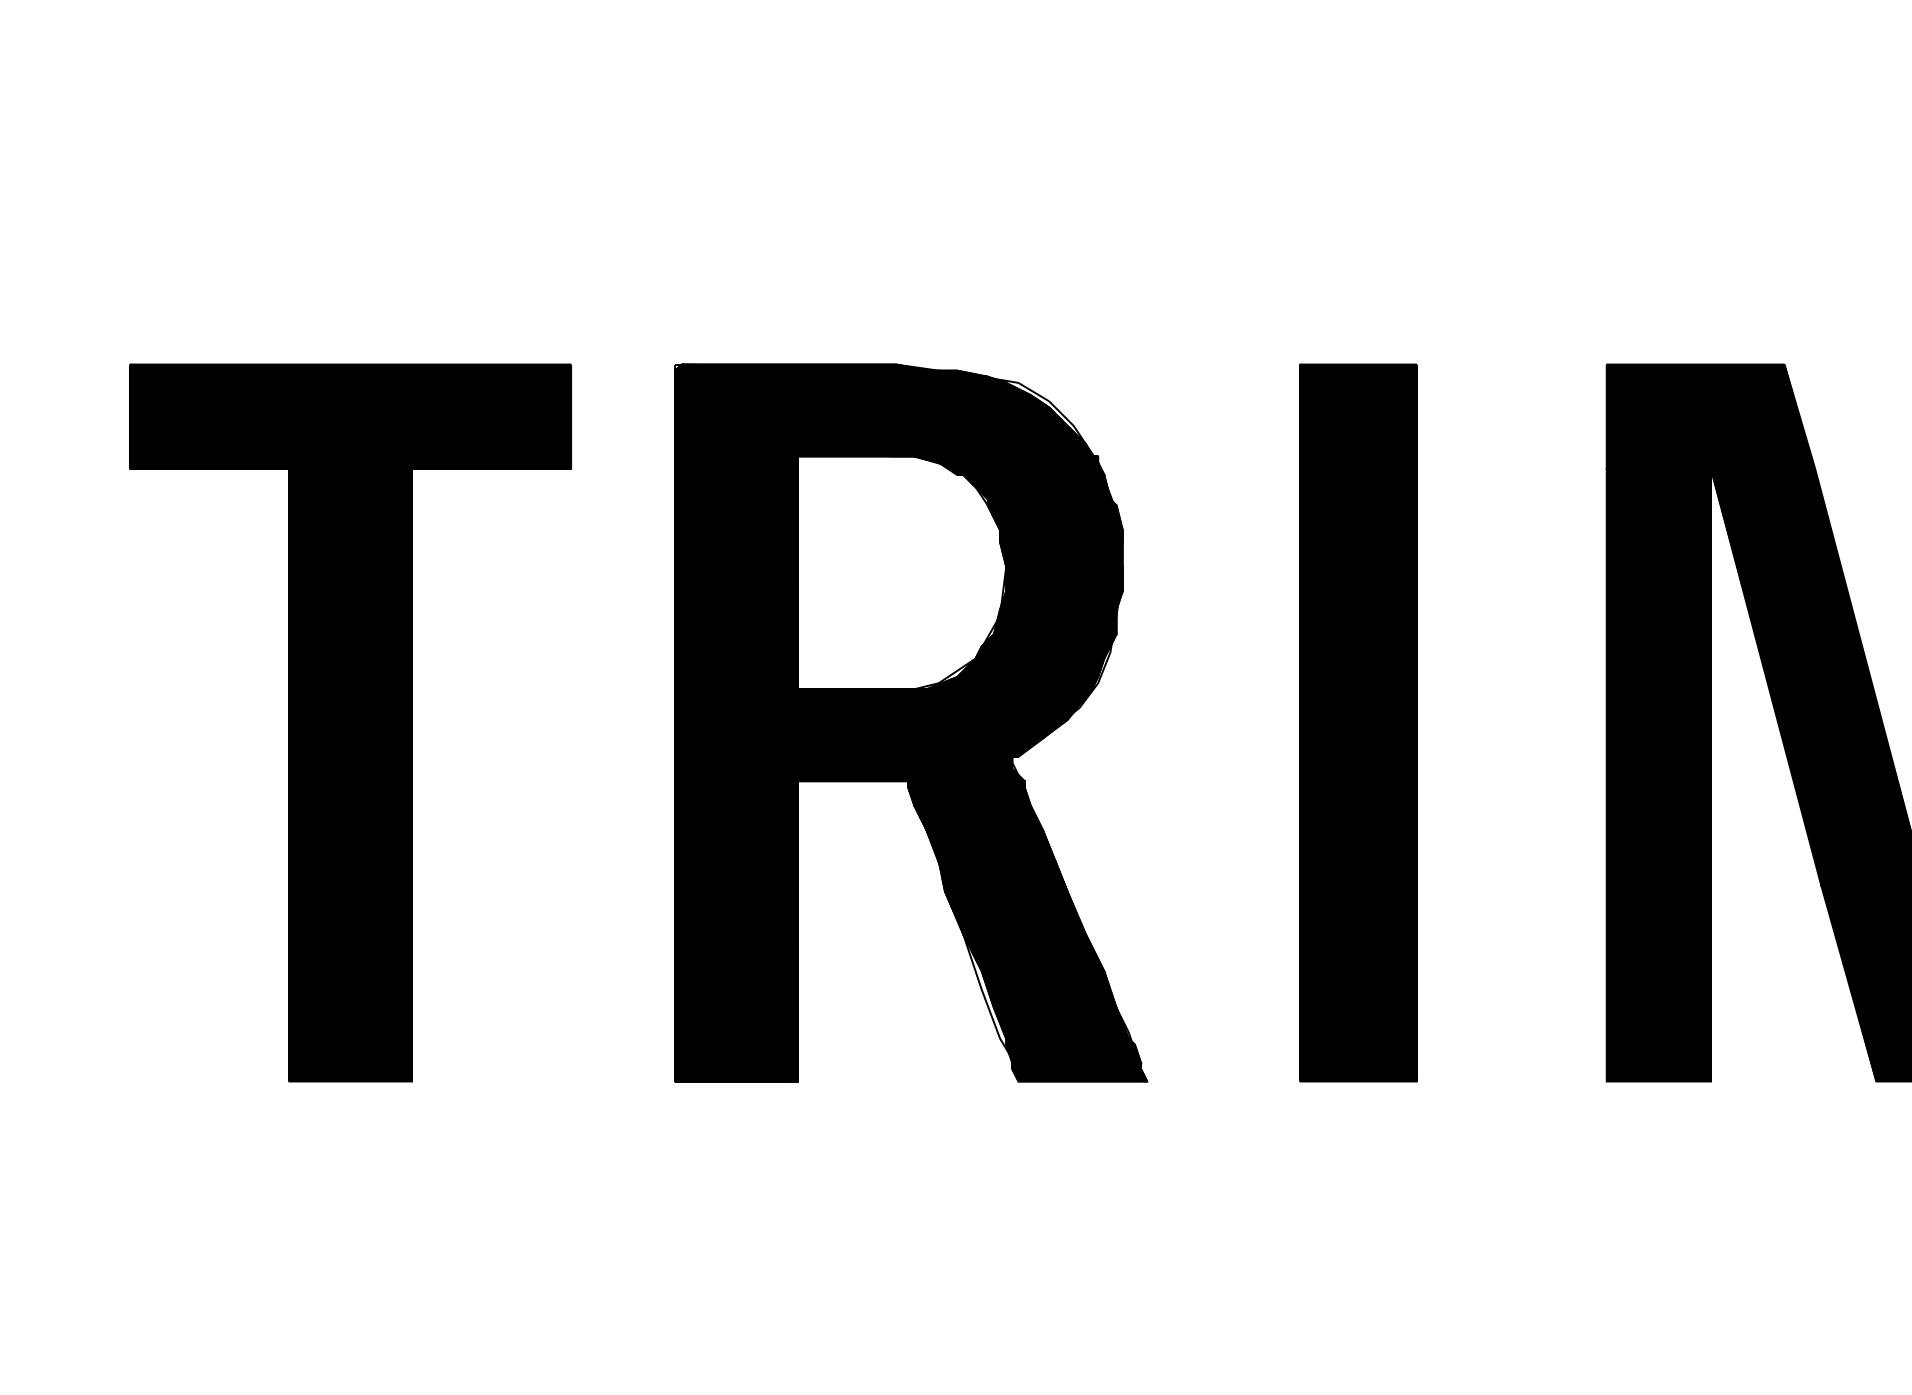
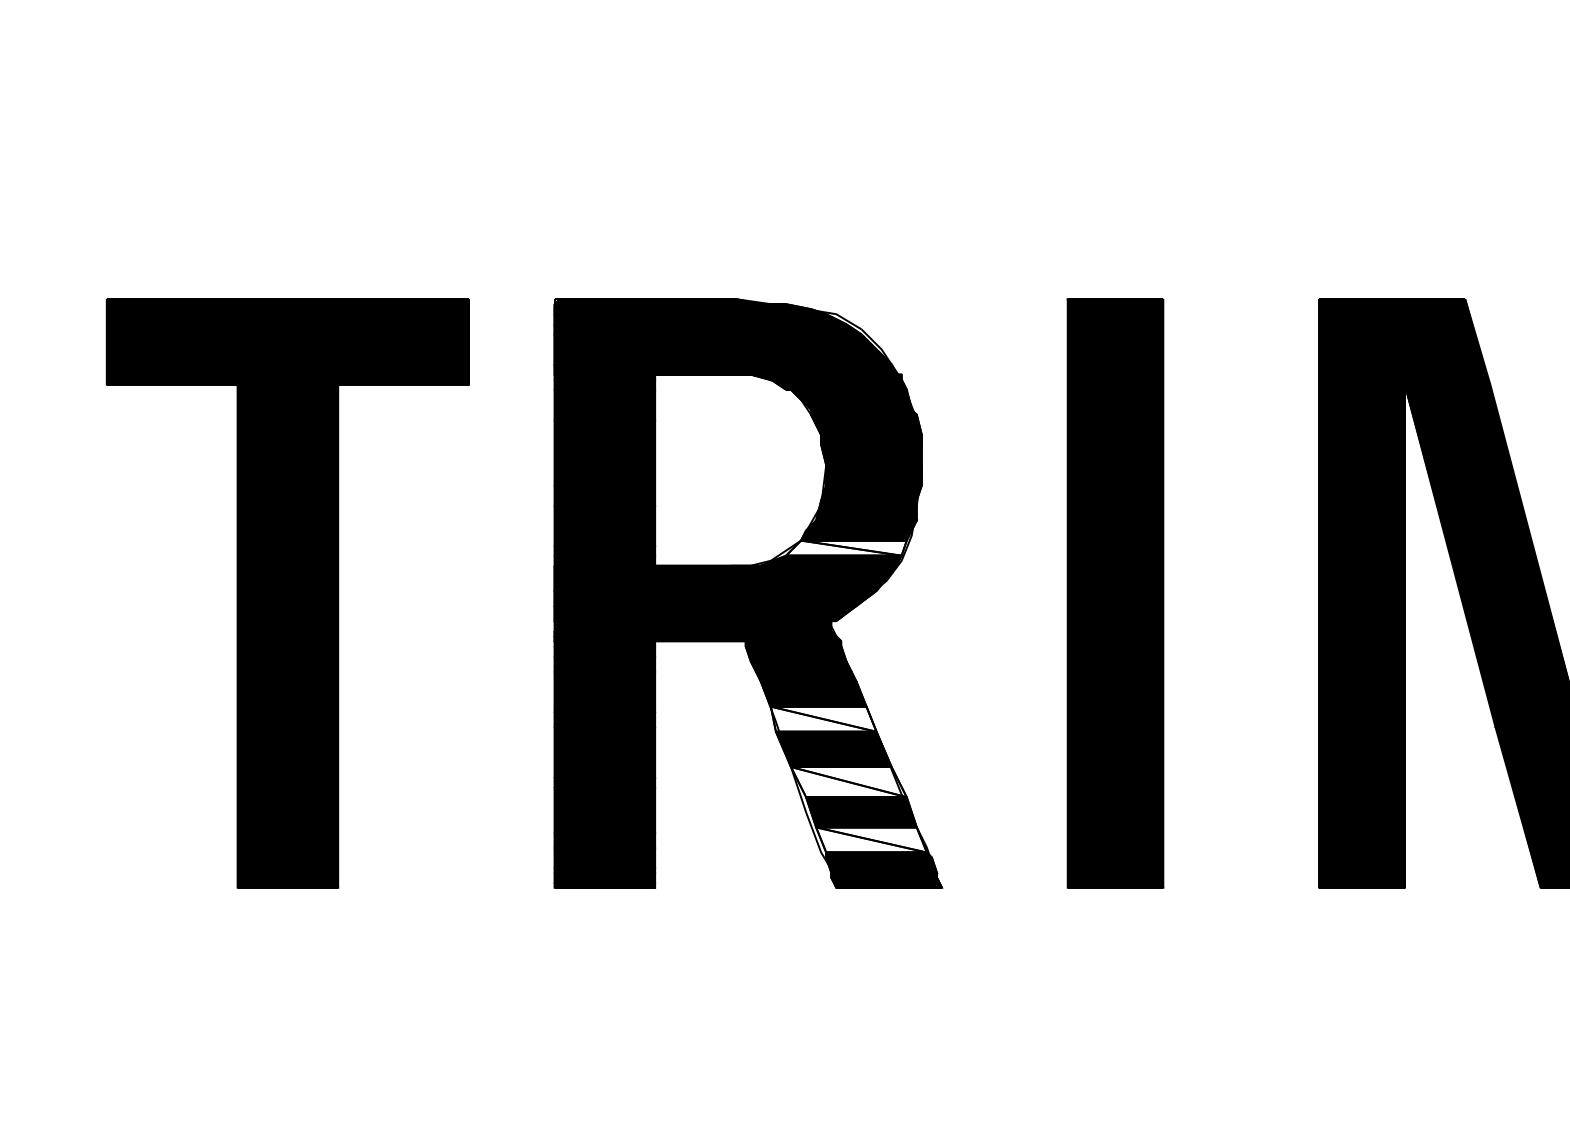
fill: (1030, 667) -> (846, 547), removed
fill: (1002, 875) -> (823, 718), removed
fill: (1033, 953) -> (848, 782), removed
fill: (1061, 1022) -> (871, 839), removed

